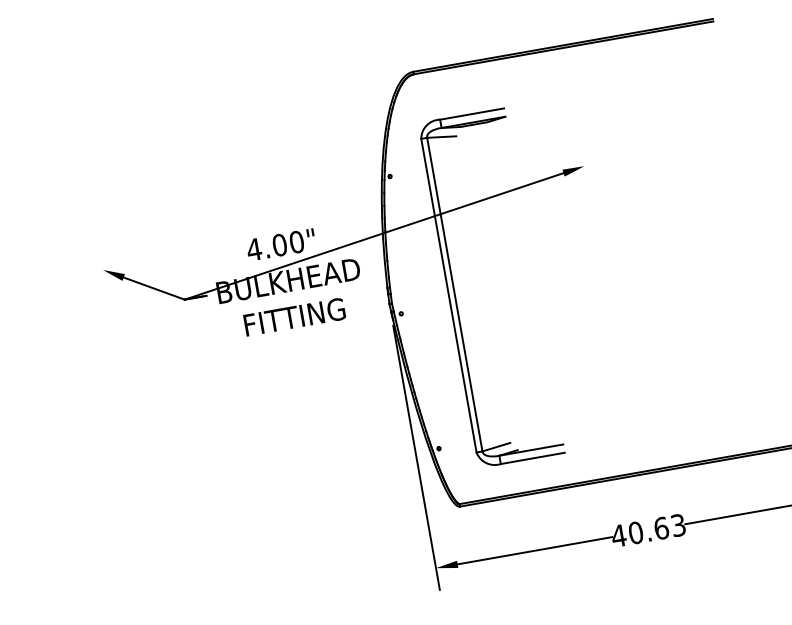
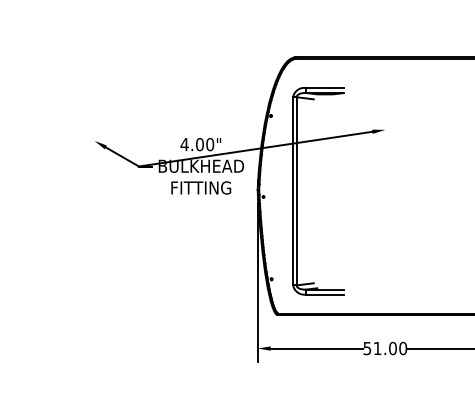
text: (649, 530) -> (385, 348), 40.63 -> 51.00

